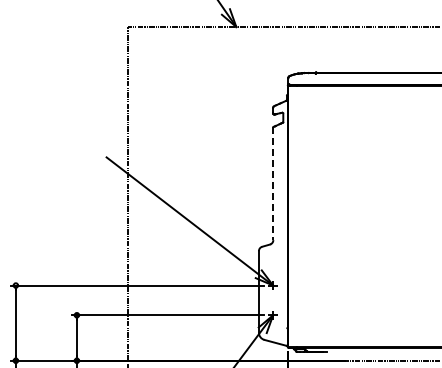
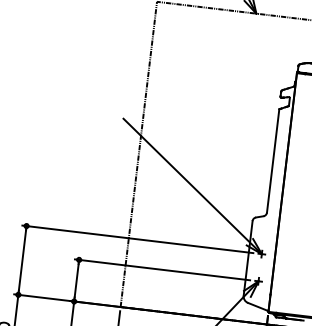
line: (273, 184) -> (273, 161), dashed -> solid

